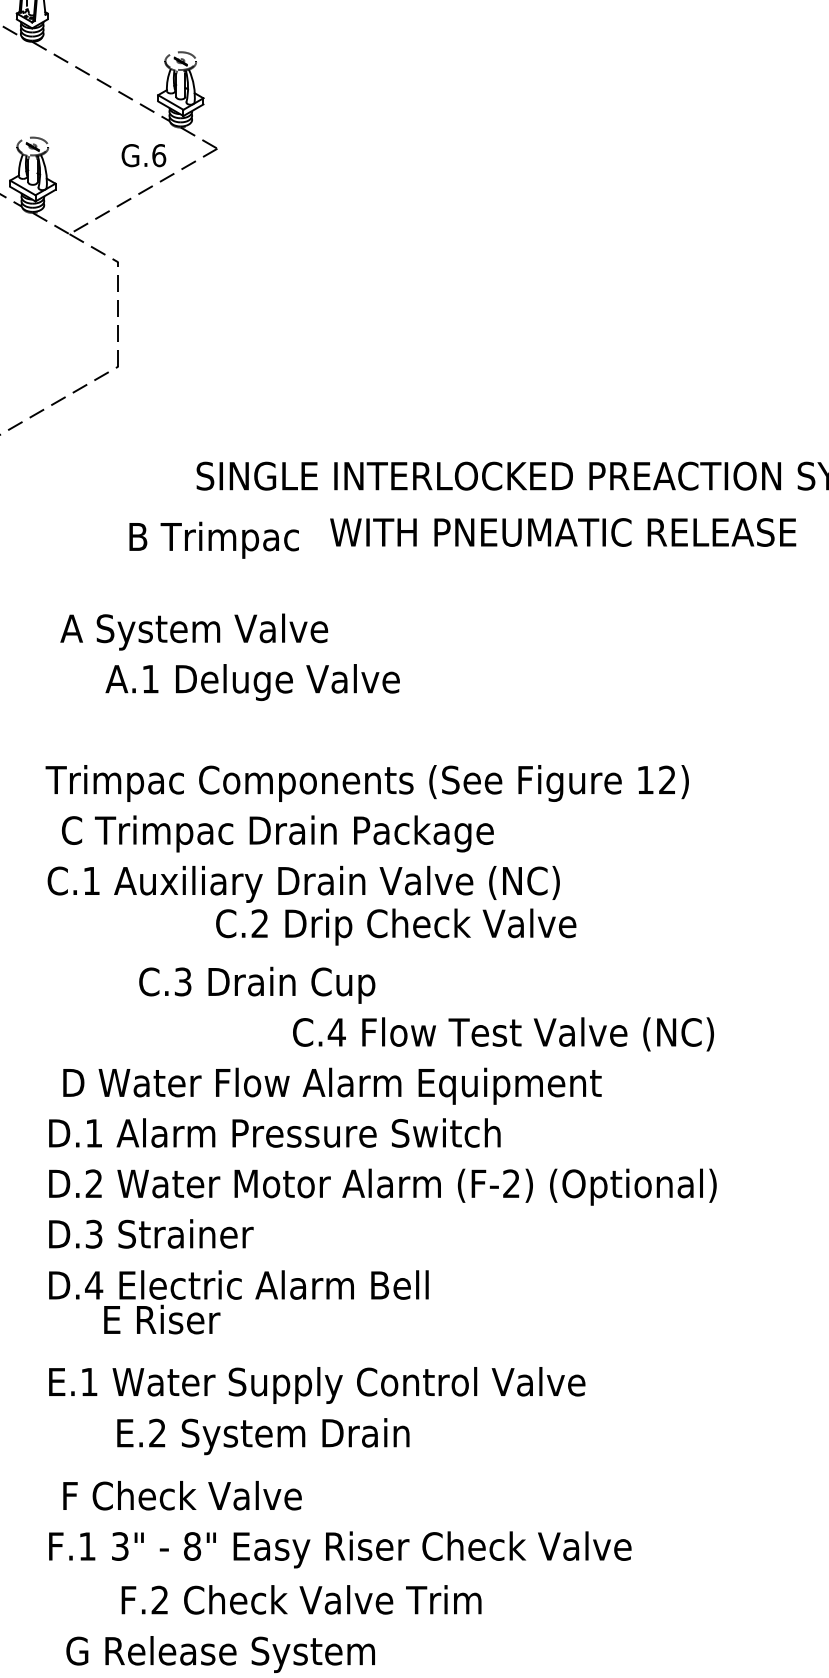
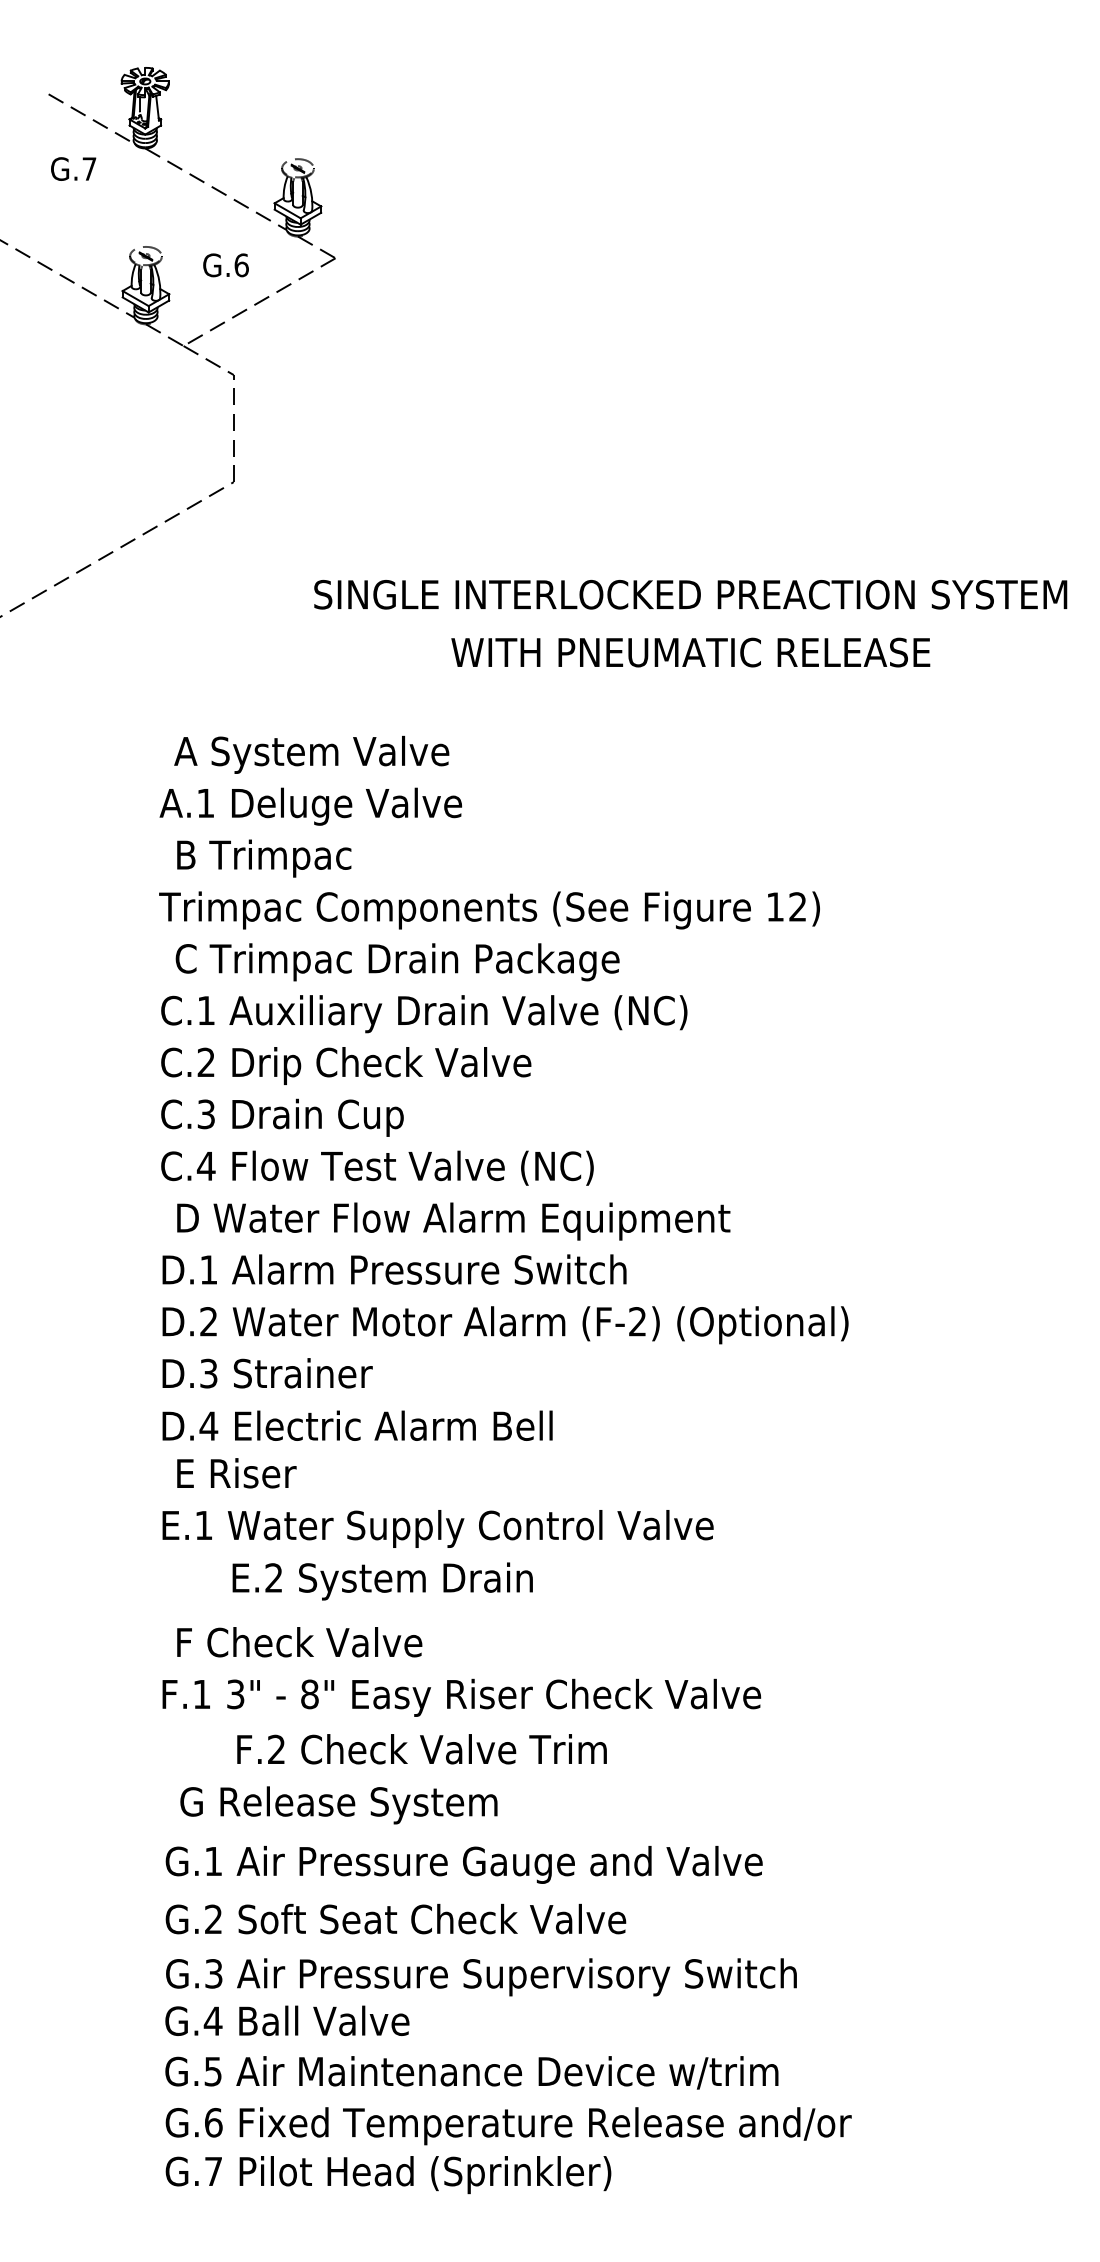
text: (143, 155) -> (225, 265), moved
text: (214, 540) -> (264, 858), moved
text: (252, 682) -> (310, 806), moved
text: (396, 926) -> (346, 1065), moved
text: (257, 984) -> (282, 1117), moved
text: (503, 1033) -> (377, 1167), moved
text: (161, 1319) -> (236, 1473), moved

